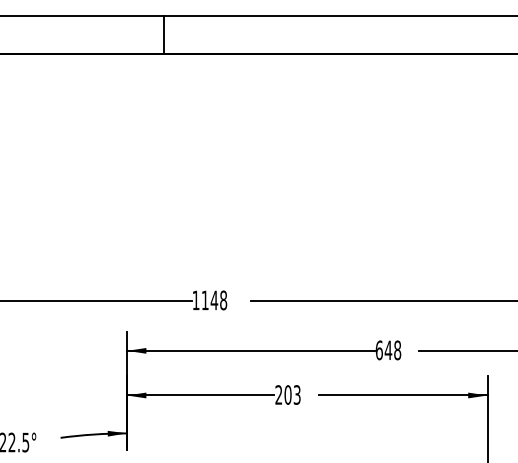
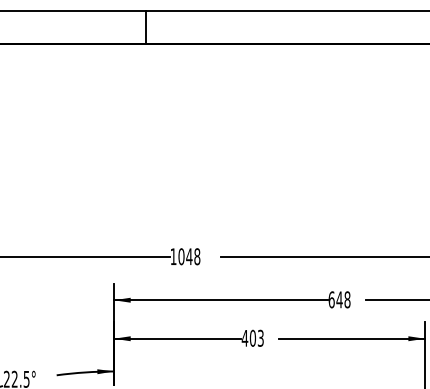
text: (204, 300) -> (180, 256), 1148 -> 1048
text: (278, 394) -> (244, 337), 203 -> 403

